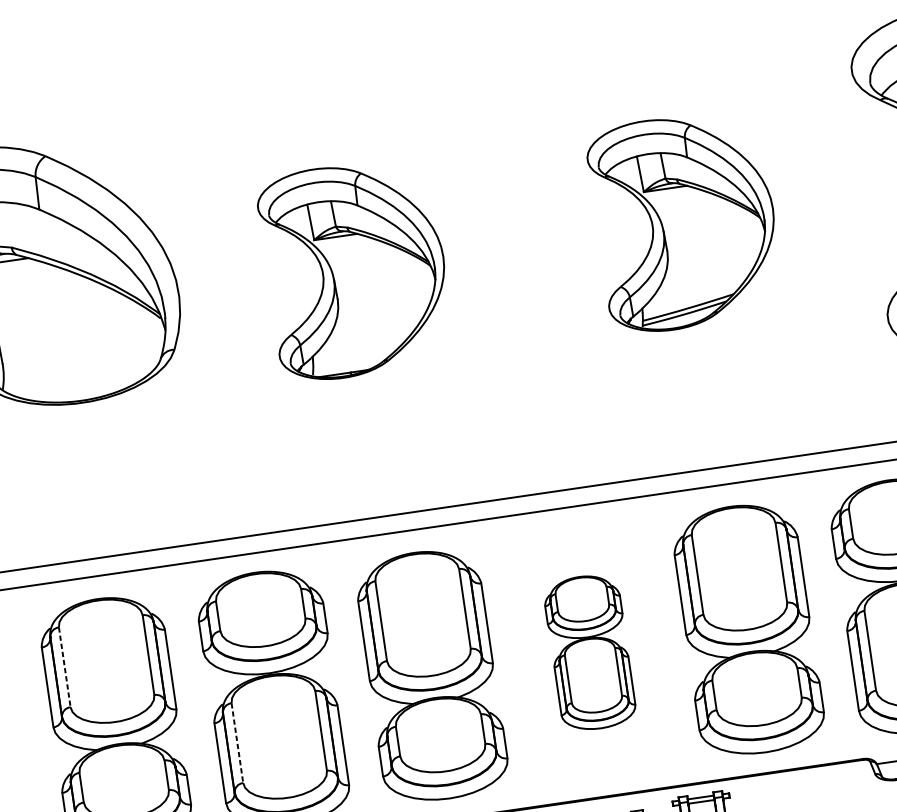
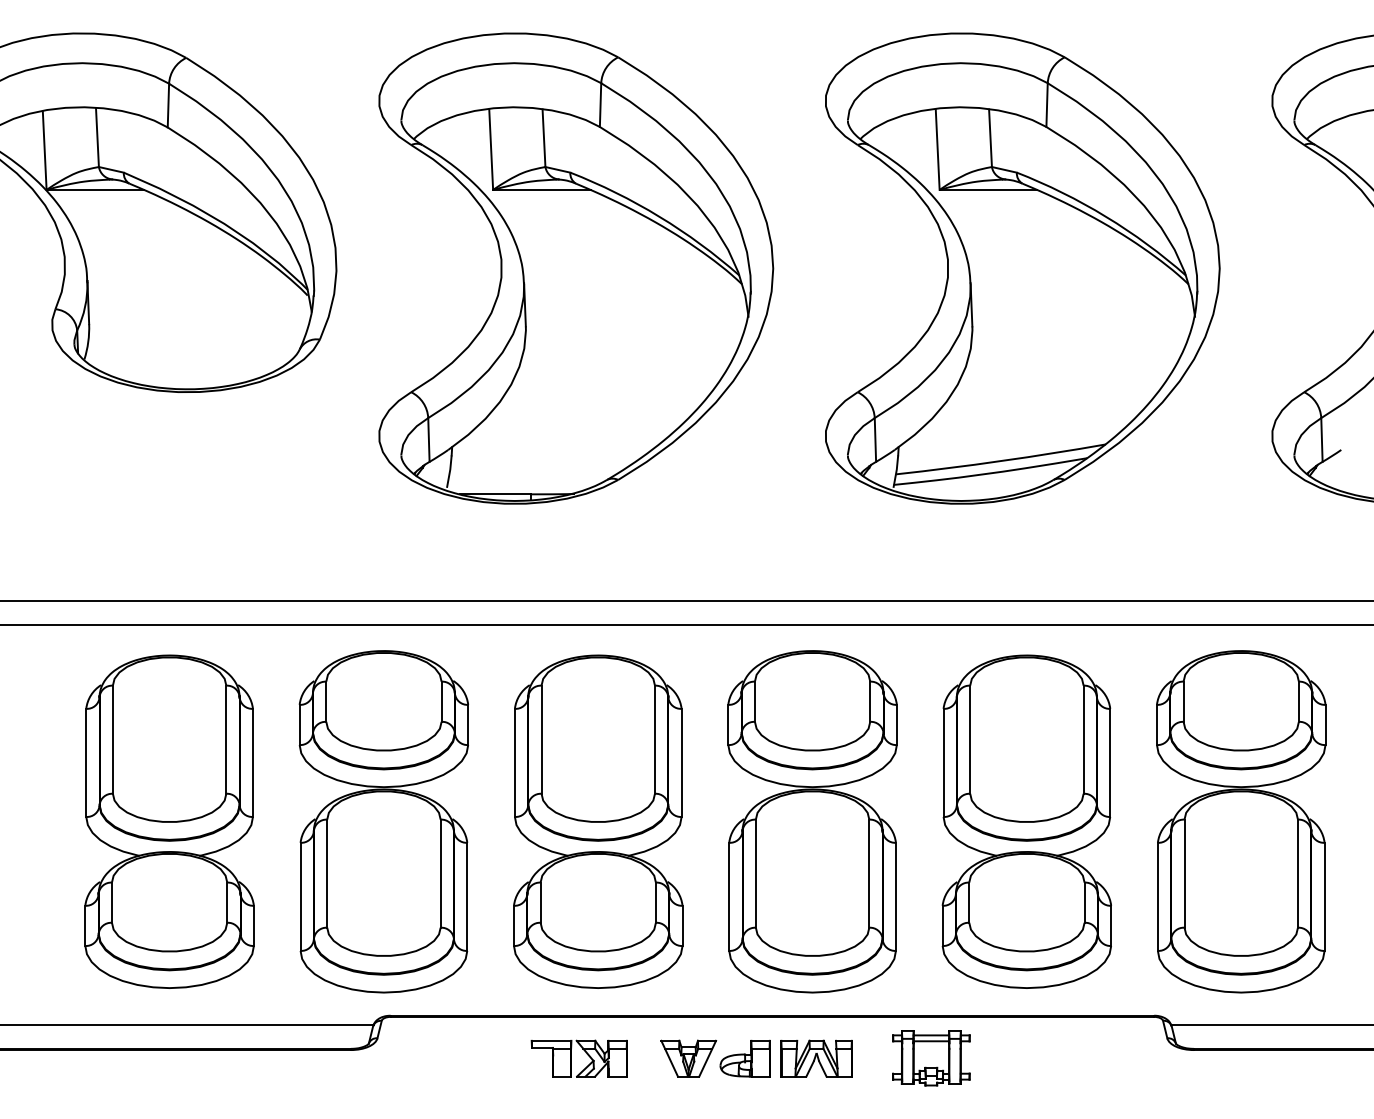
part: (685, 221) -> (1022, 268), size x1.67
part: (356, 269) -> (576, 268), size x1.67
part: (590, 652) -> (812, 821), size x1.67
line: (64, 668) -> (112, 740), dashed -> solid
line: (237, 743) -> (327, 874), dashed -> solid

